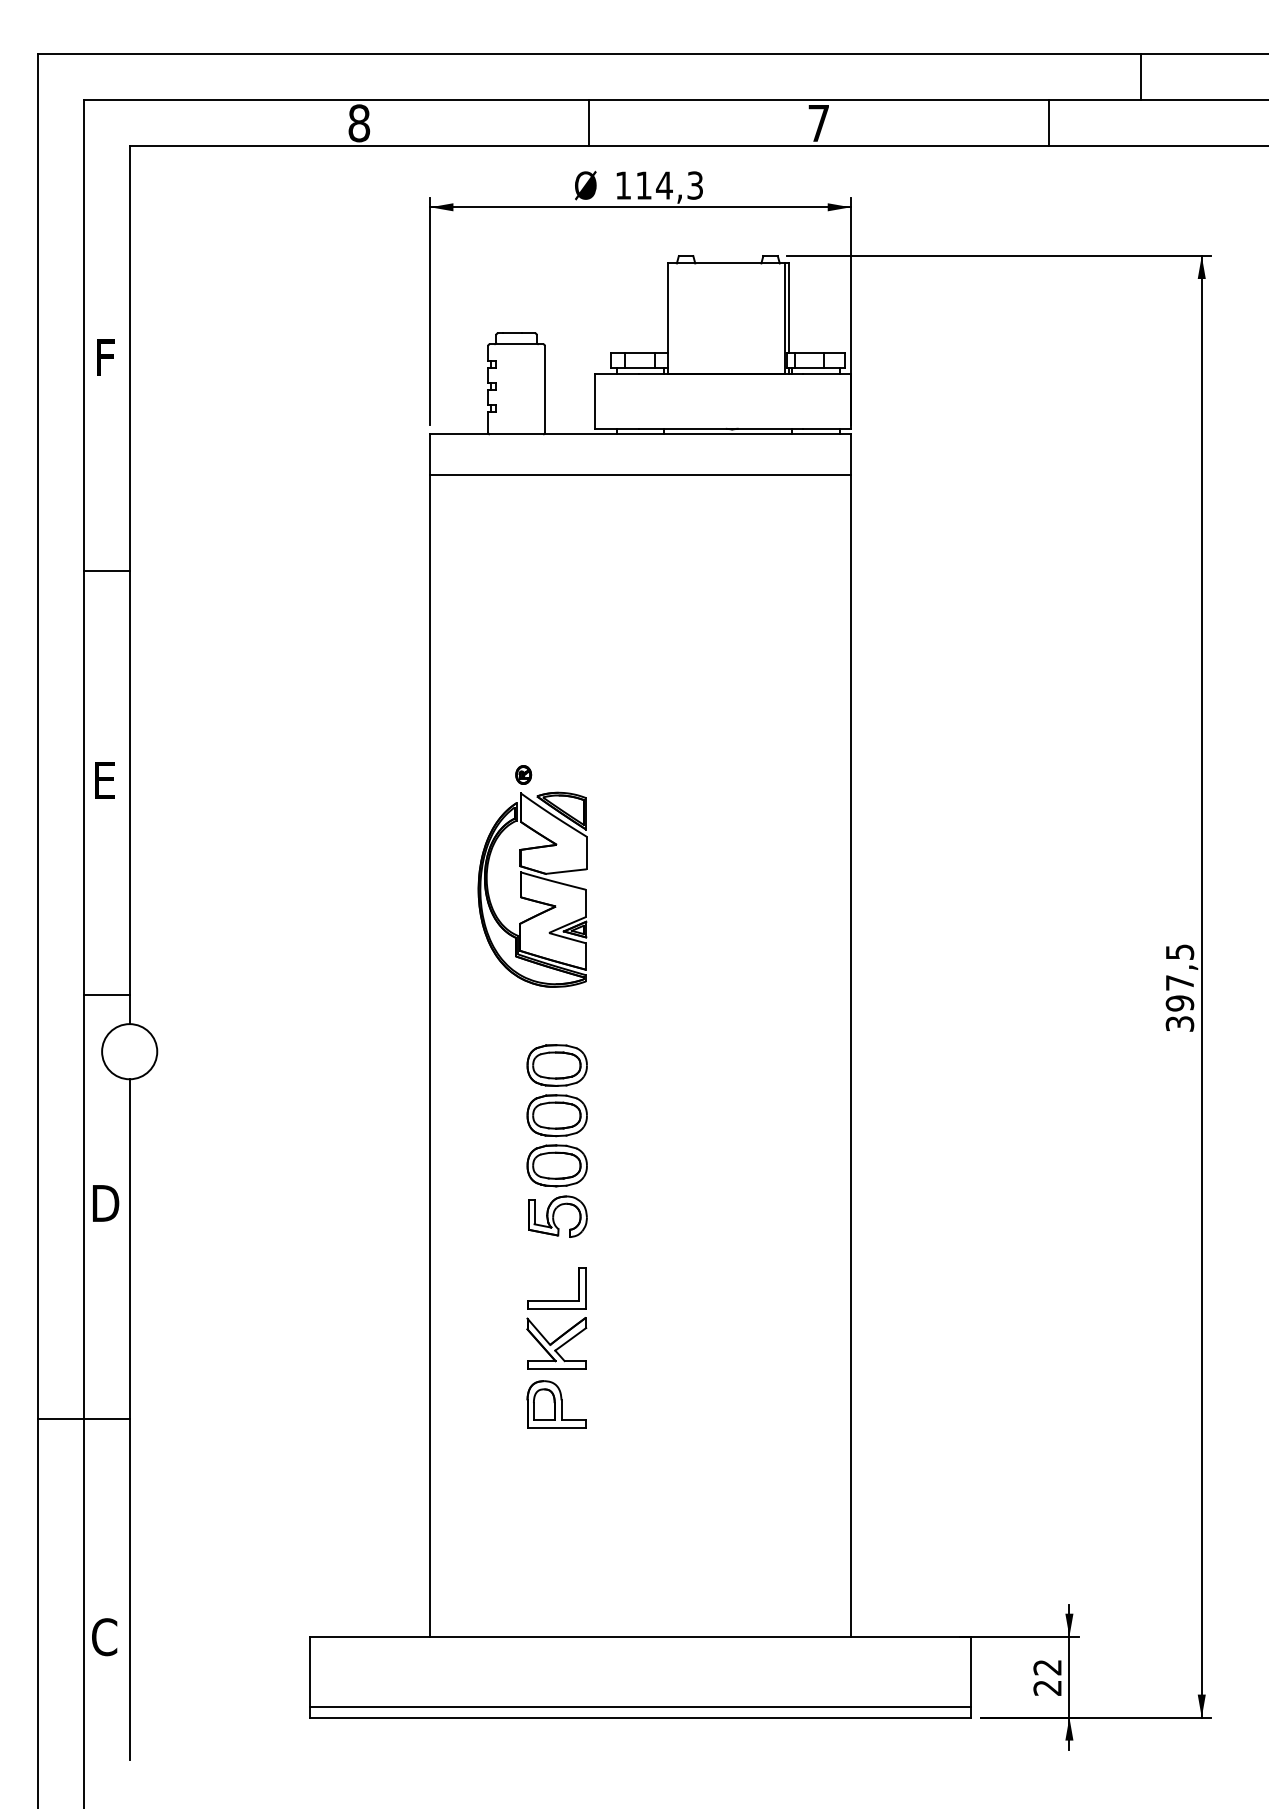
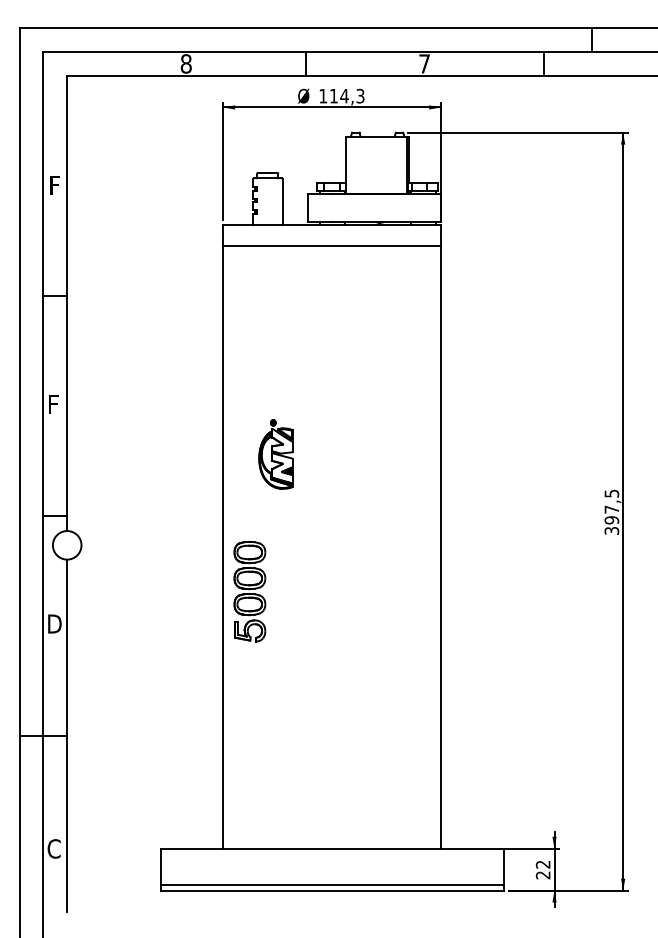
text: (107, 780) -> (55, 404), E -> F
part: (531, 876) -> (275, 454), size x0.6
part: (556, 1140) -> (249, 591), moved
part: (556, 1347) -> (288, 698), removed

